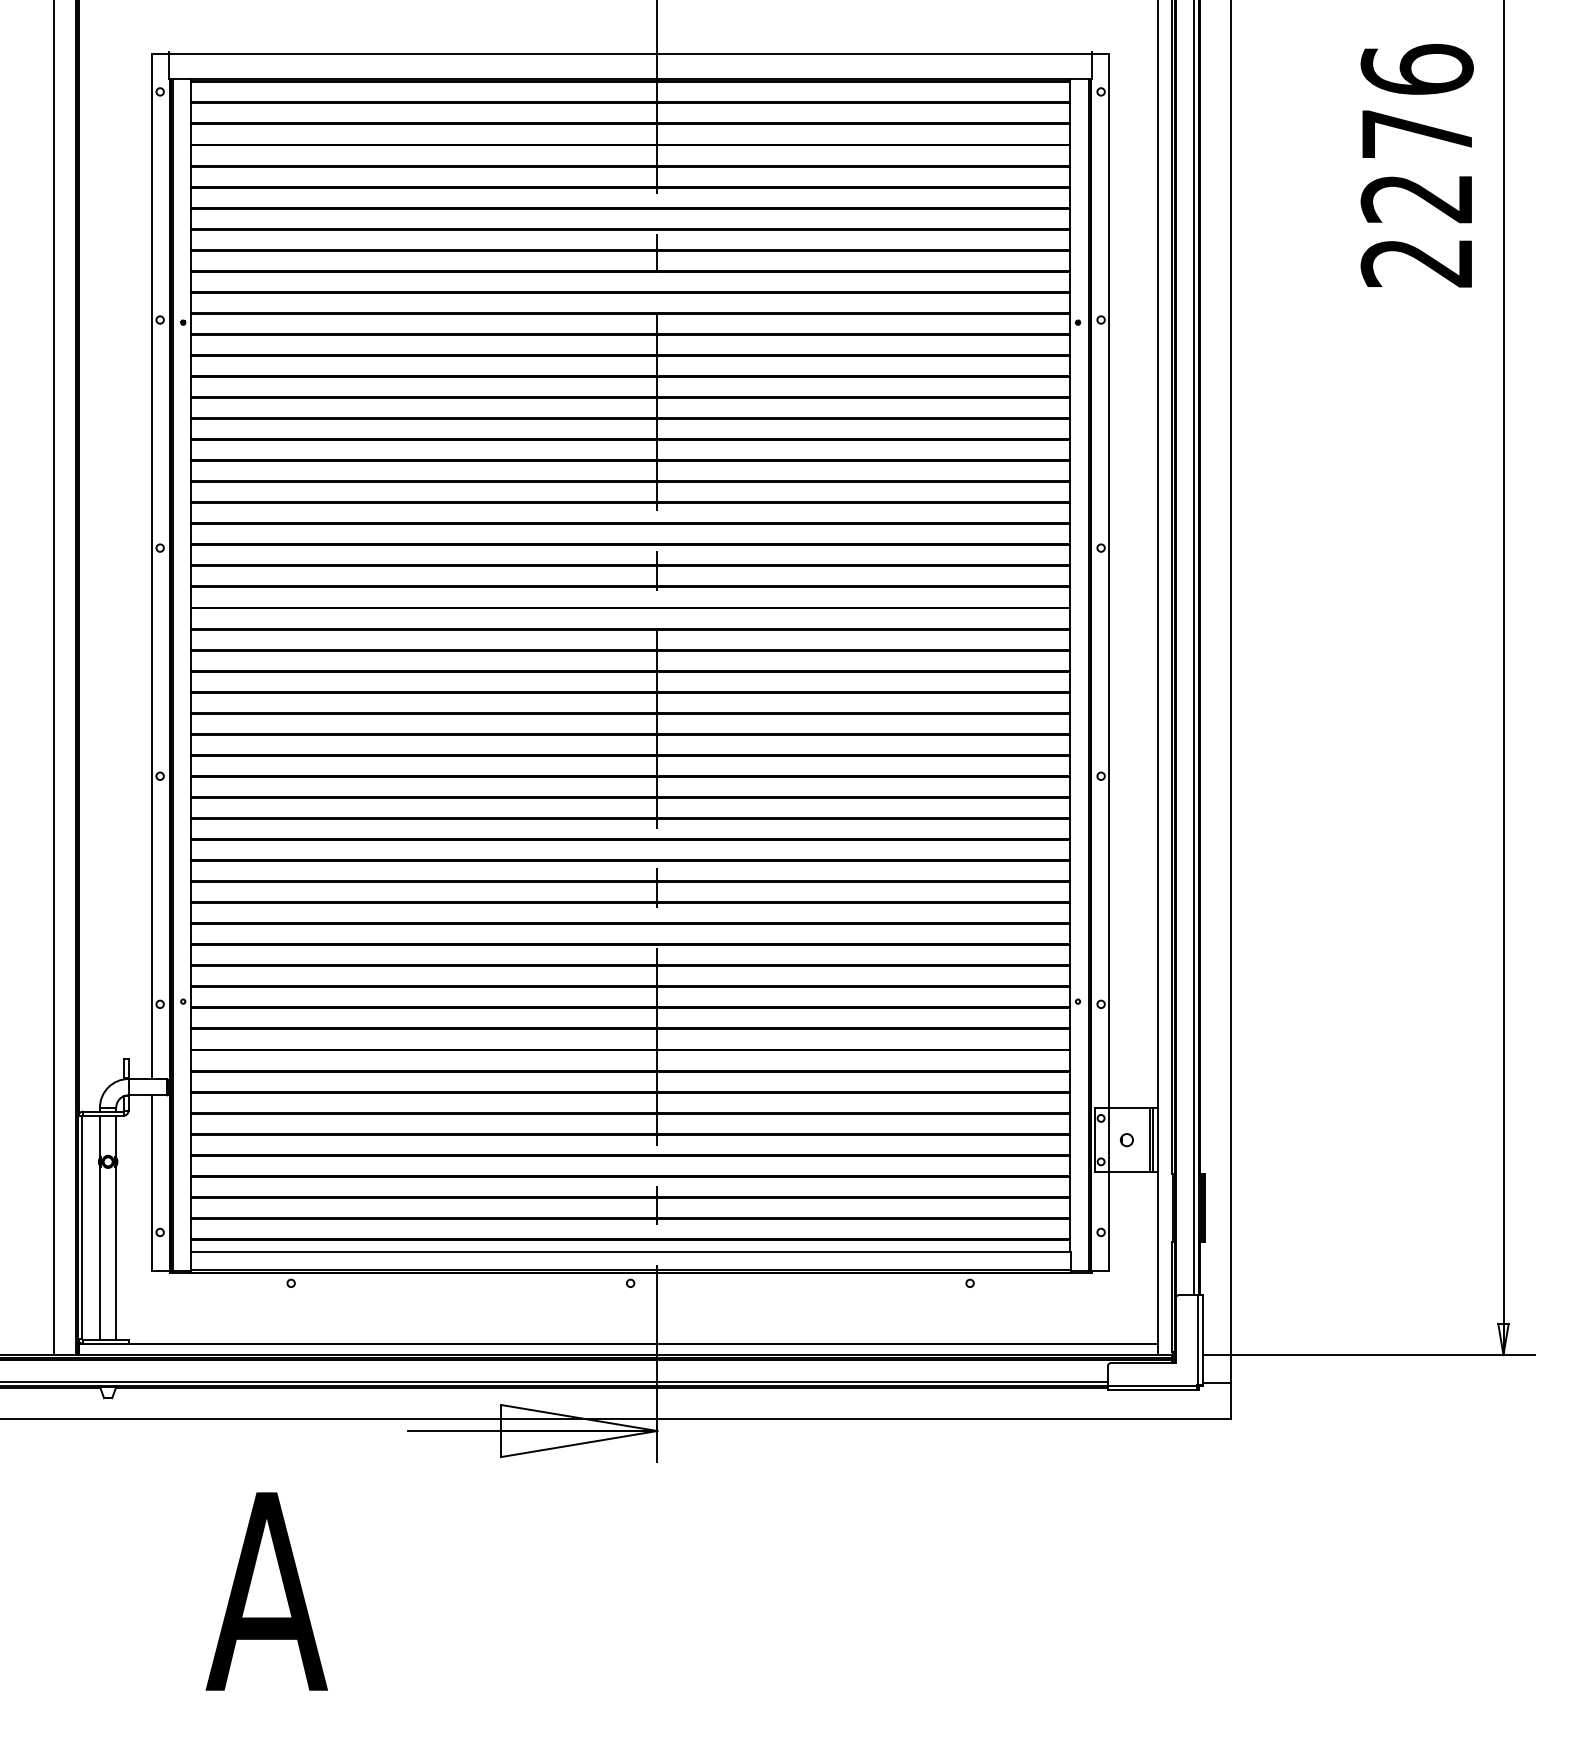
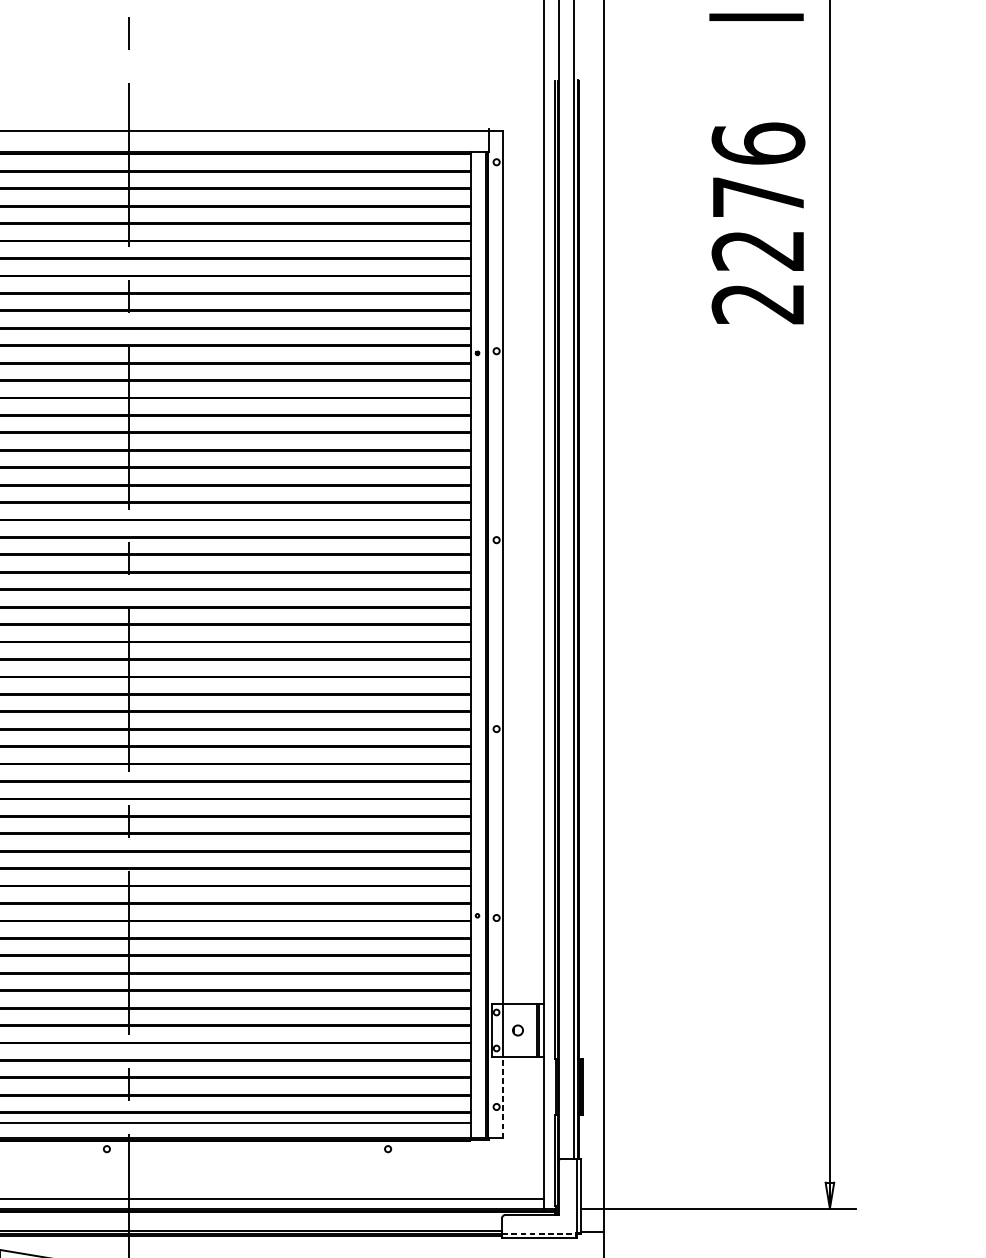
line: (1109, 1220) -> (503, 1097), solid -> dashed
line: (1152, 1385) -> (539, 1233), solid -> dashed

